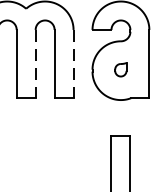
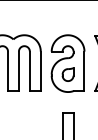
line: (34, 64) -> (18, 71), dashed -> solid
line: (73, 64) -> (40, 71), dashed -> solid
part: (119, 69) -> (67, 74), size x1.67

